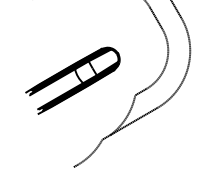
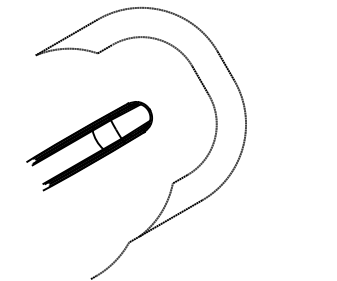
part: (77, 78) -> (96, 142), moved

